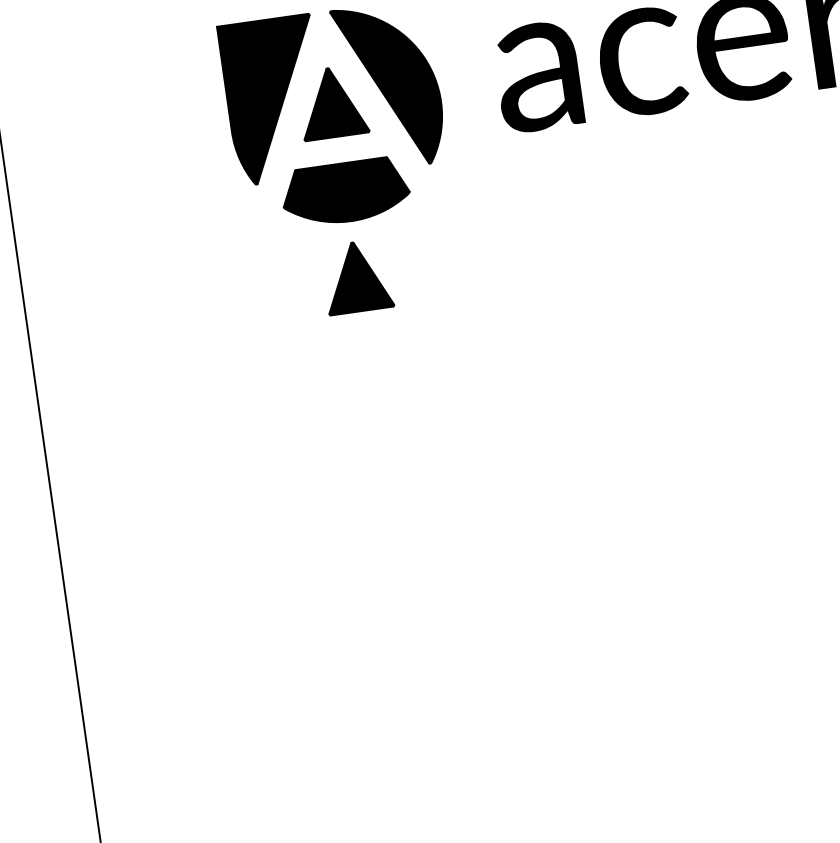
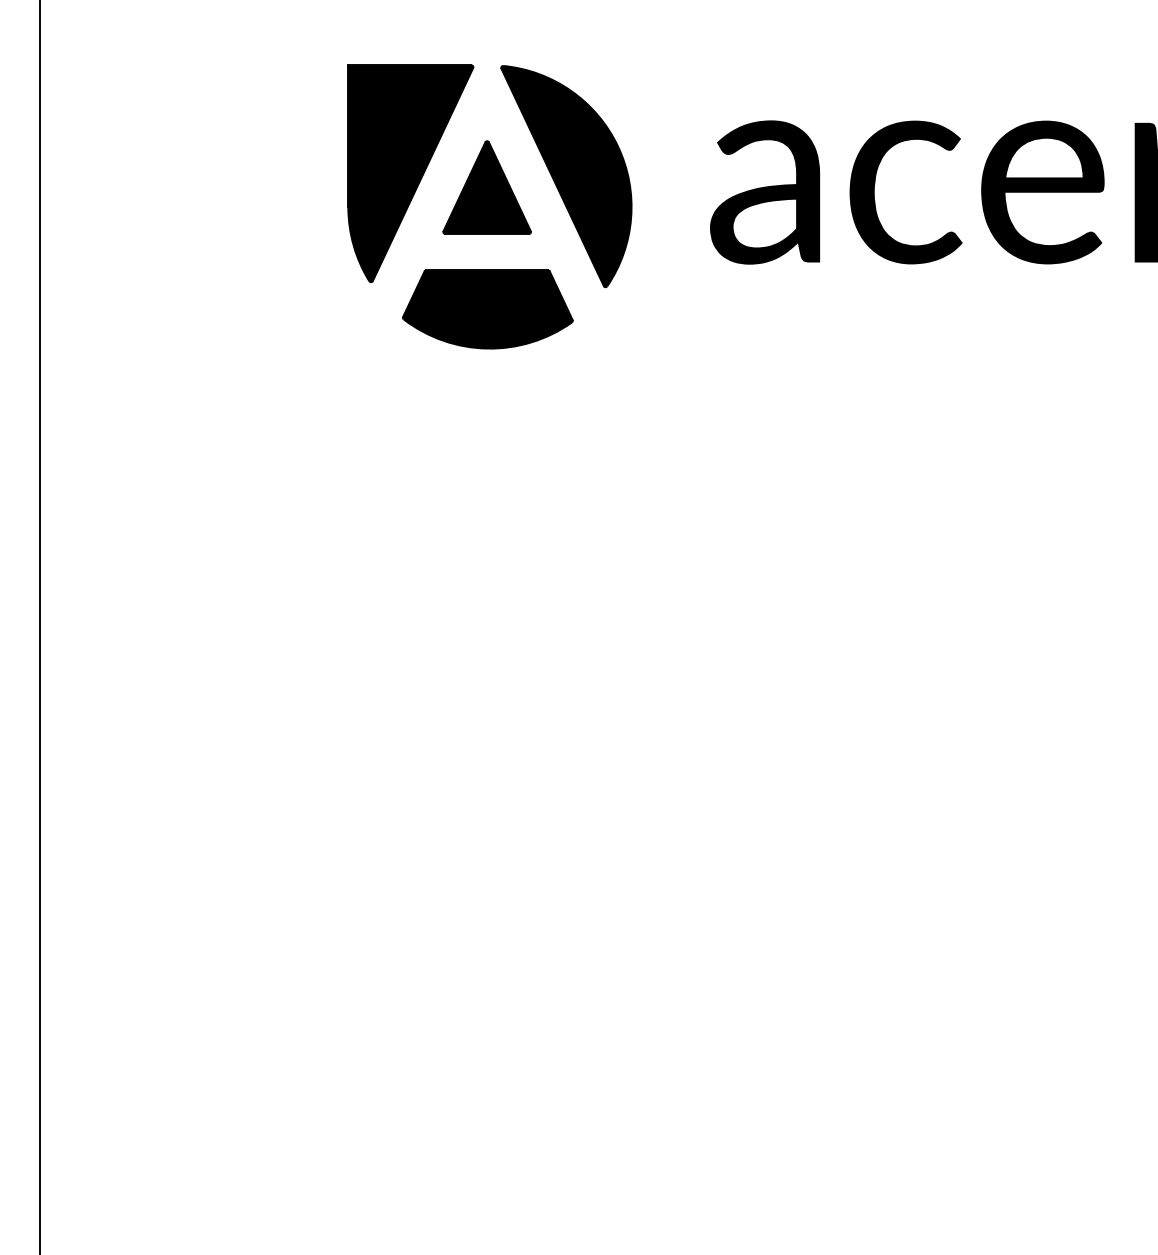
part: (356, 276) -> (486, 423), removed

